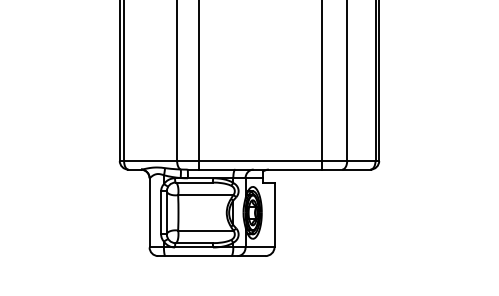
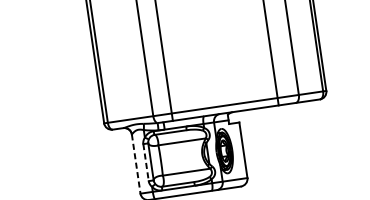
line: (149, 212) -> (136, 163), solid -> dashed
line: (161, 212) -> (146, 162), solid -> dashed

